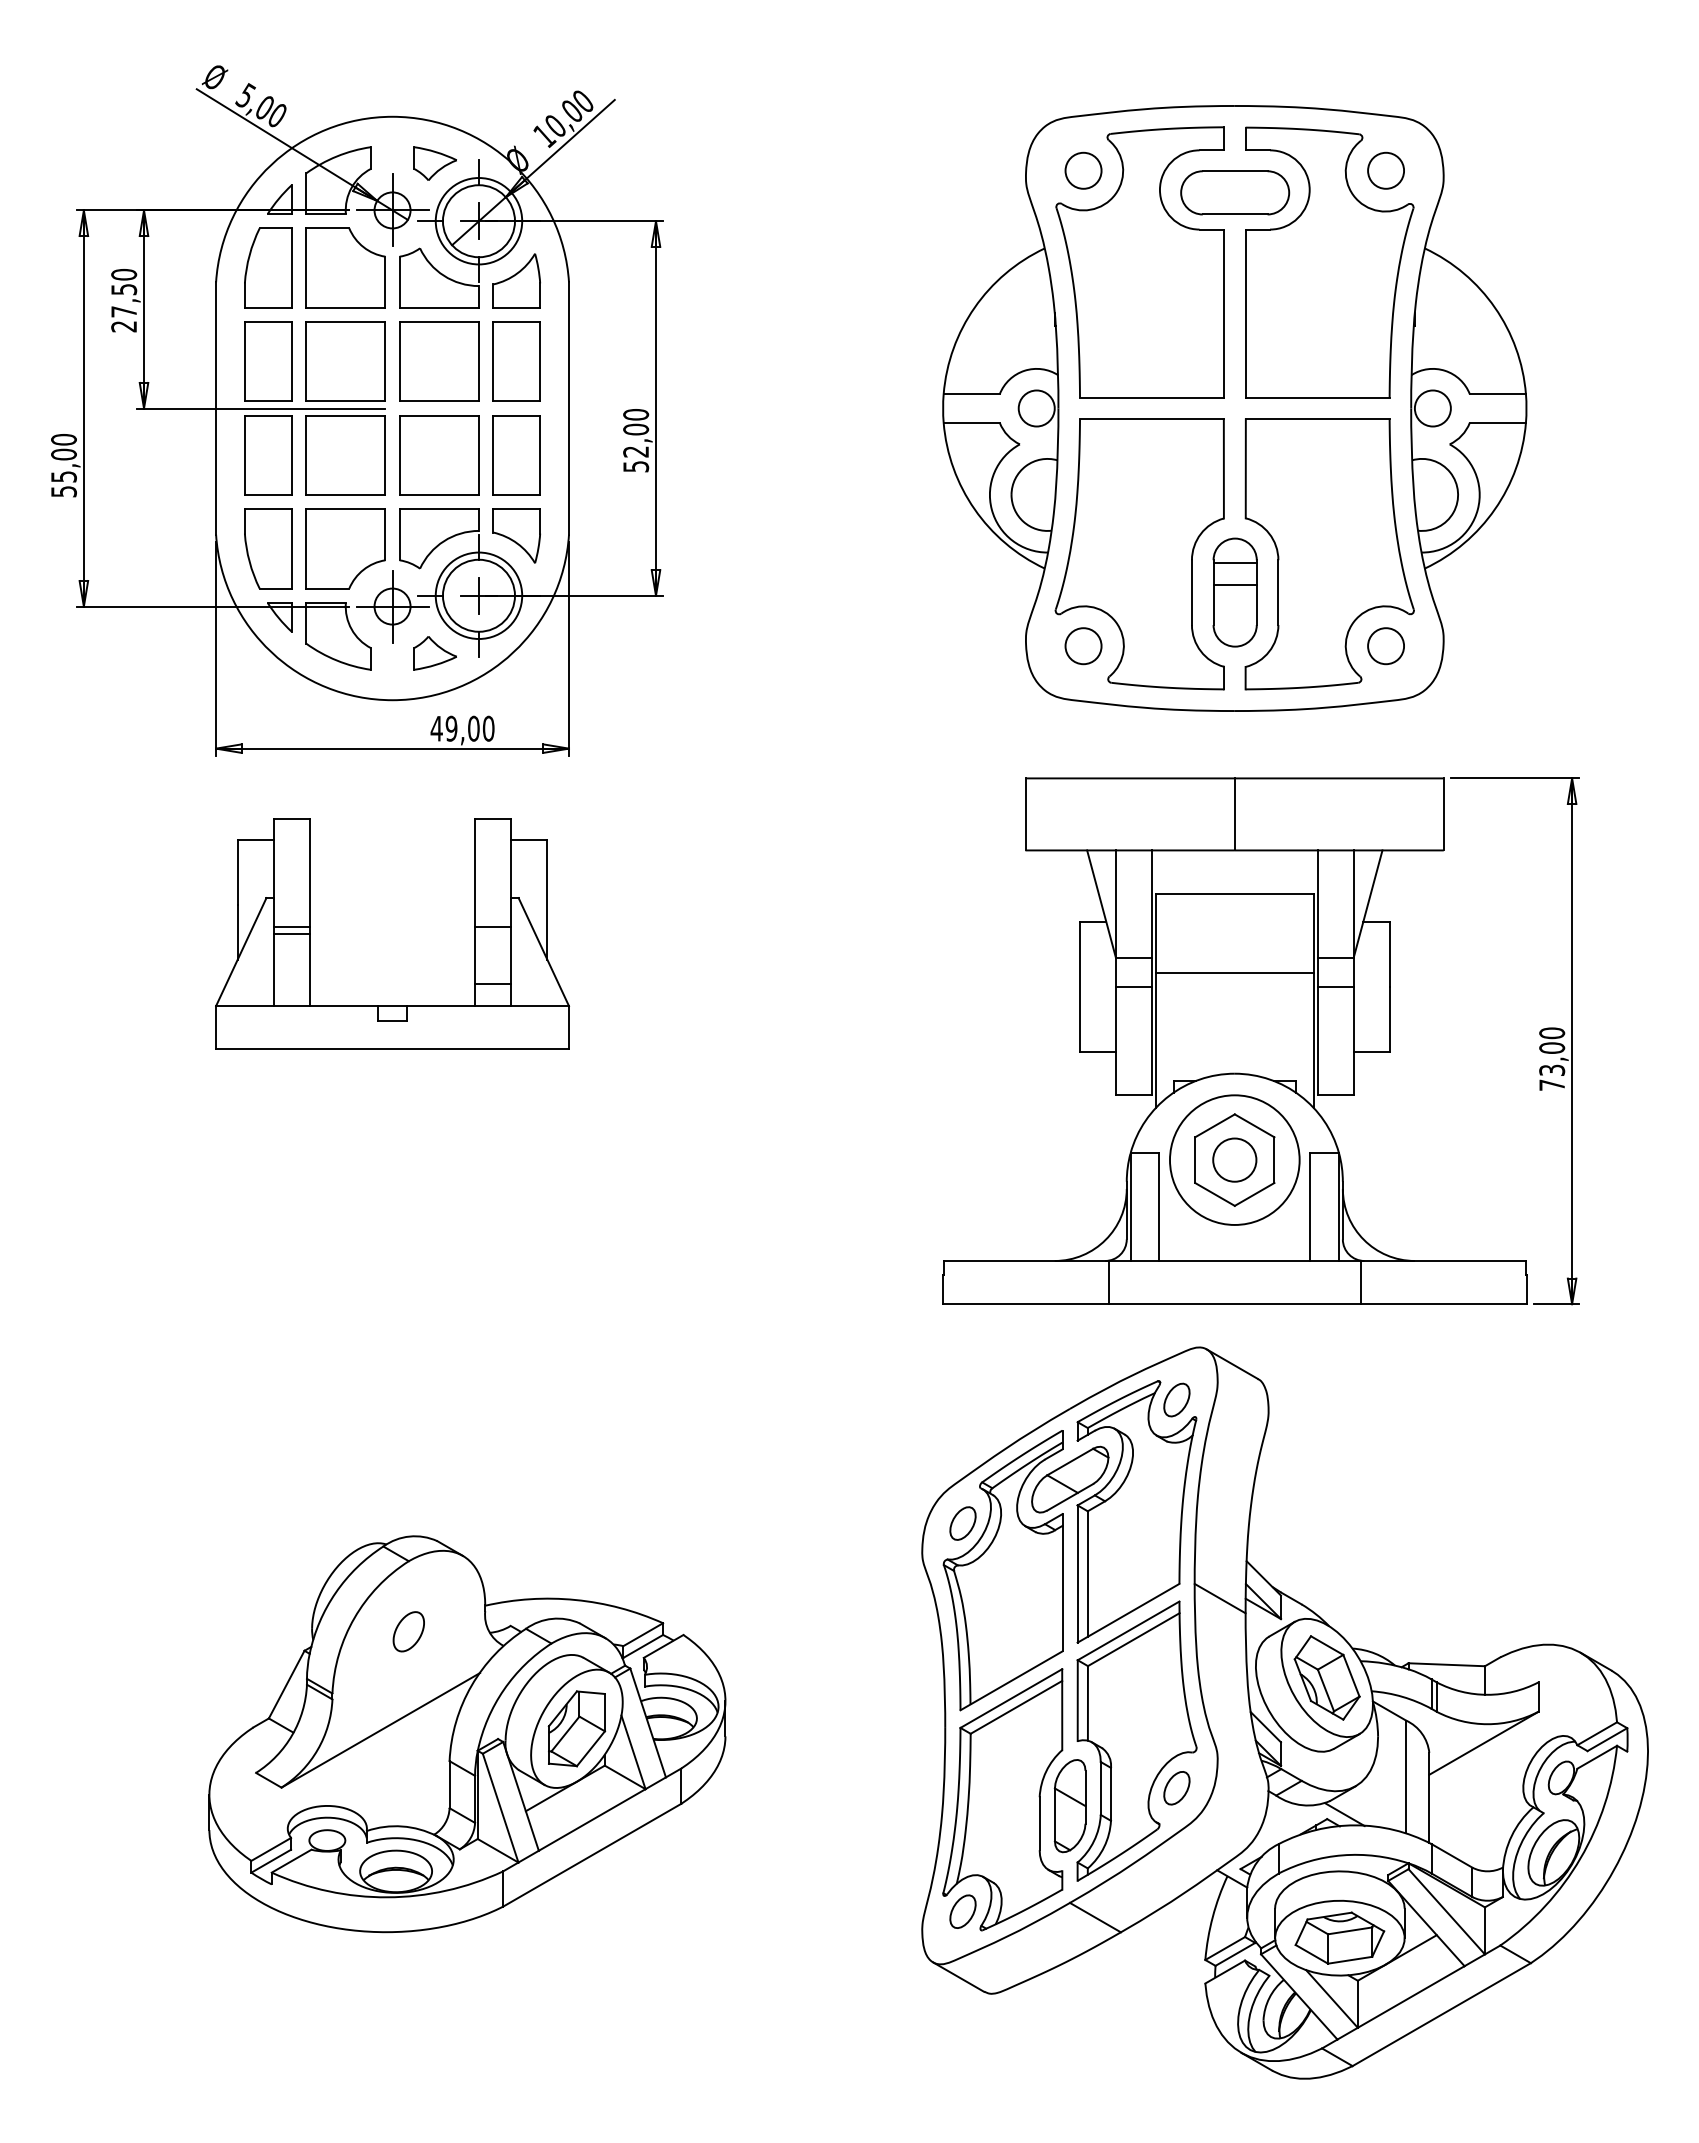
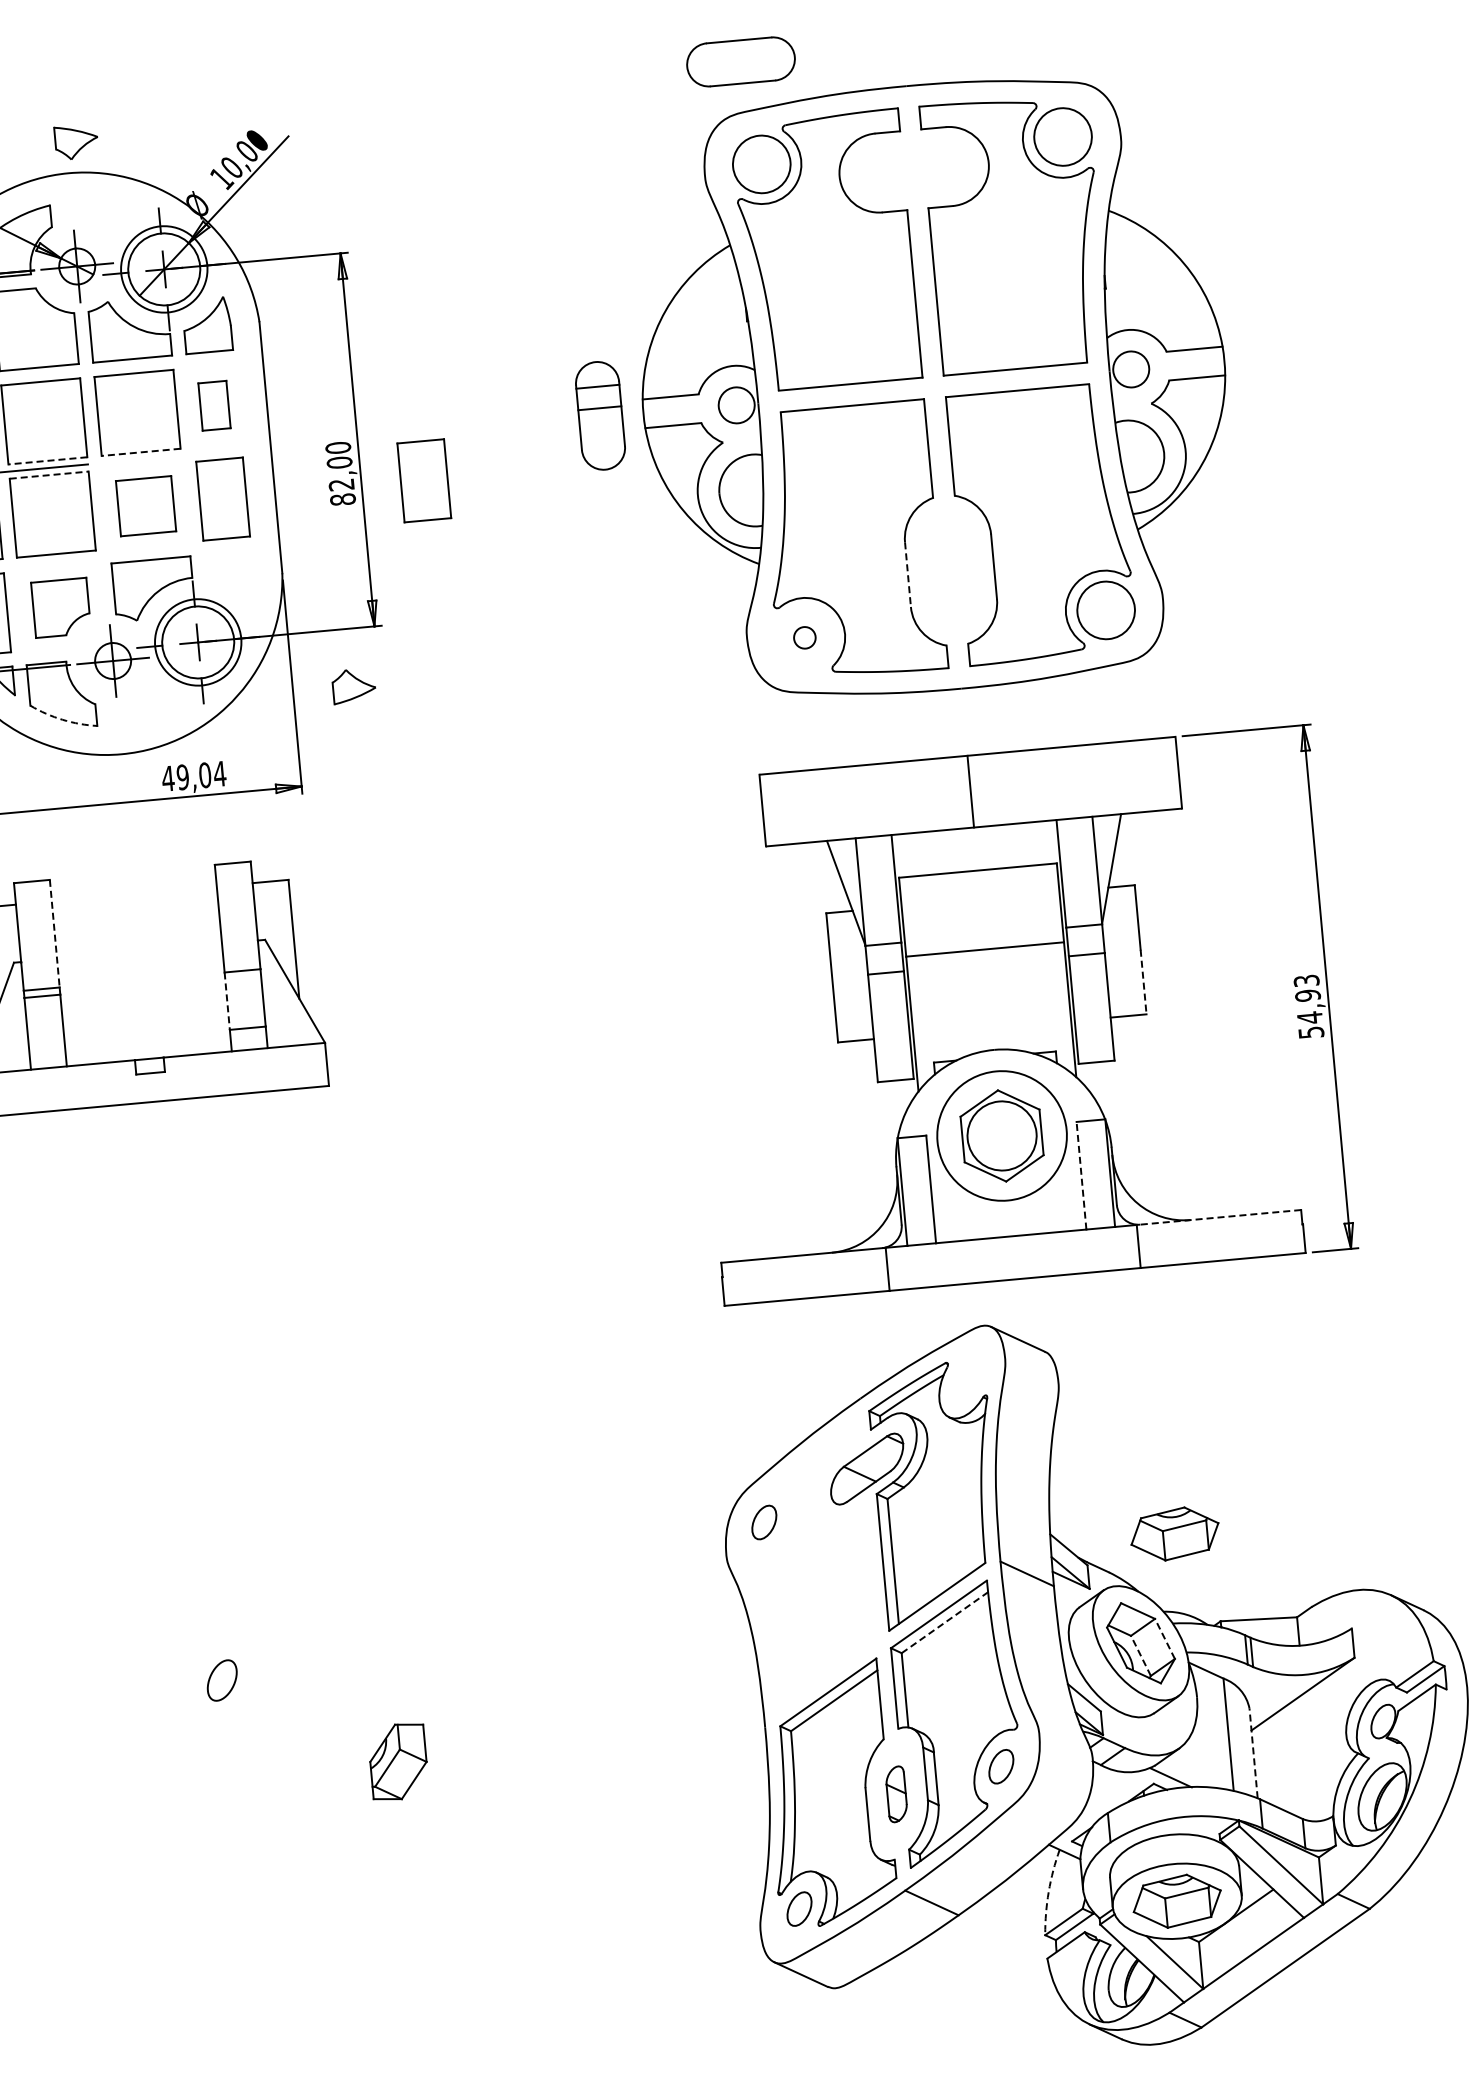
part: (434, 163) -> (75, 142), moved
circle: (1083, 170) -> (761, 164), size x1.6
circle: (1386, 170) -> (1063, 136), size x1.6
part: (1235, 192) -> (741, 61), moved
part: (516, 361) -> (214, 405), size x0.6
line: (345, 401) -> (47, 461), solid -> dashed
line: (439, 401) -> (141, 452), solid -> dashed
line: (345, 415) -> (48, 474), solid -> dashed
part: (439, 455) -> (146, 506), size x0.7
part: (718, 455) -> (424, 481), added
text: (636, 466) -> (343, 499), 52,00 -> 82,00
part: (516, 535) -> (230, 579), removed
part: (345, 548) -> (61, 607), size x0.7
part: (1234, 592) -> (599, 415), moved
line: (1191, 593) -> (907, 575), solid -> dashed
circle: (1083, 646) -> (804, 638), size x0.6
circle: (1386, 646) -> (1106, 610), size x1.6
part: (434, 653) -> (353, 686), moved
arc: (336, 660) -> (62, 719), solid -> dashed
text: (488, 728) -> (219, 773), 49,00 -> 49,04
line: (309, 873) -> (54, 934), solid -> dashed
line: (475, 955) -> (227, 1000), solid -> dashed
line: (1389, 1020) -> (1143, 982), solid -> dashed
text: (1552, 1058) -> (1309, 1005), 73,00 -> 54,93
circle: (1234, 1159) -> (1001, 1135), size x1.6
line: (1310, 1206) -> (1081, 1175), solid -> dashed
line: (1443, 1260) -> (1219, 1217), solid -> dashed
part: (1176, 1399) -> (965, 1379), removed
part: (1002, 1570) -> (807, 1565), removed
part: (1370, 1571) -> (1174, 1533), added
line: (1133, 1639) -> (944, 1622), solid -> dashed
line: (1351, 1675) -> (1165, 1638), solid -> dashed
line: (1325, 1690) -> (1140, 1655), solid -> dashed
part: (467, 1734) -> (289, 1777), removed
line: (1429, 1797) -> (1253, 1753), solid -> dashed
part: (1069, 1806) -> (896, 1794), size x0.6
arc: (1212, 1917) -> (1048, 1892), solid -> dashed

